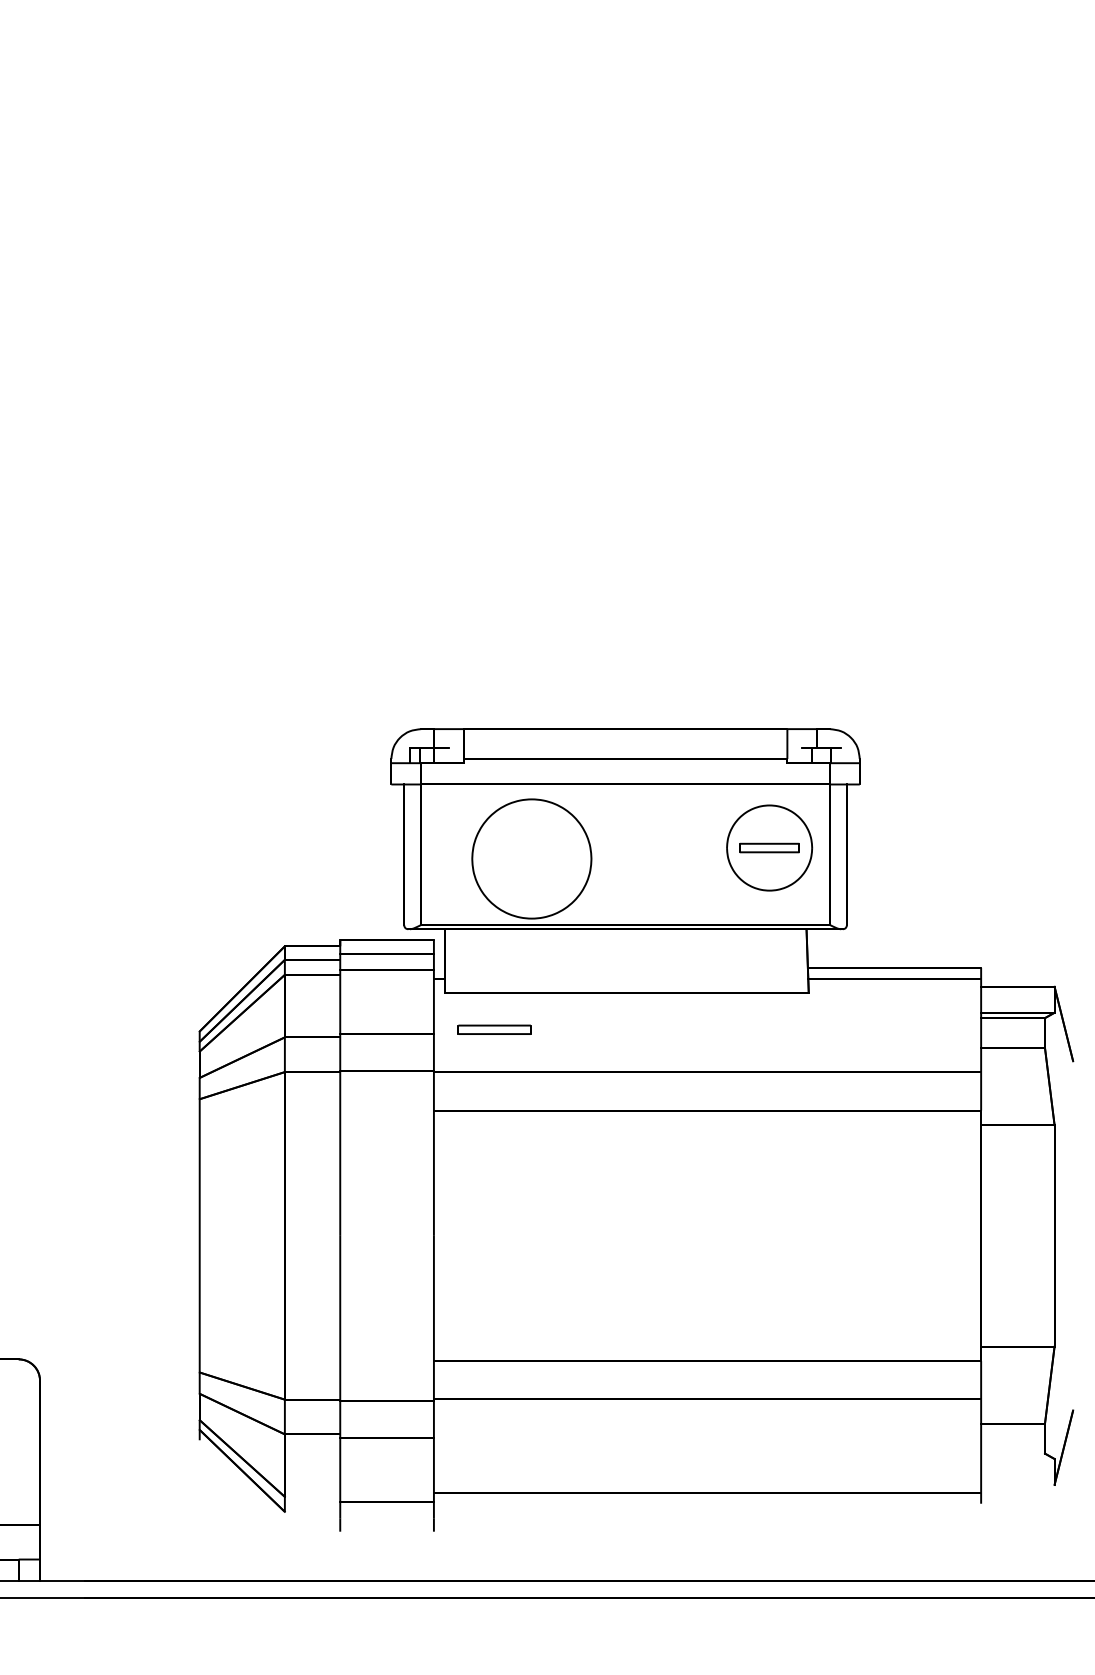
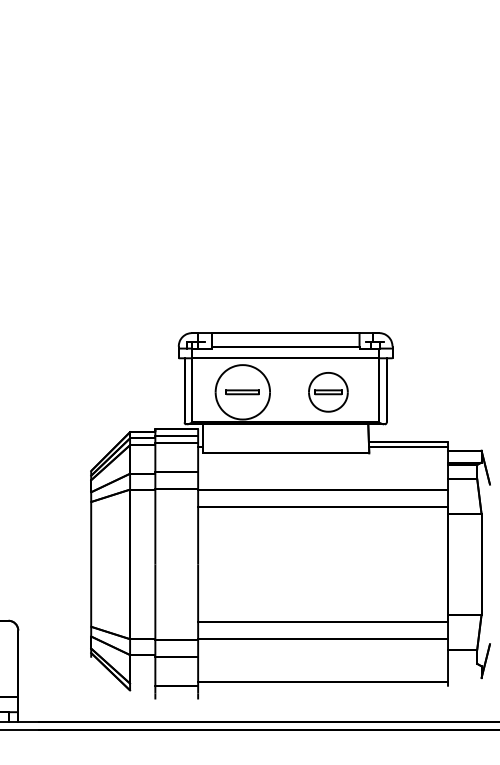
part: (769, 848) -> (328, 392), moved
part: (493, 1030) -> (242, 392), moved

